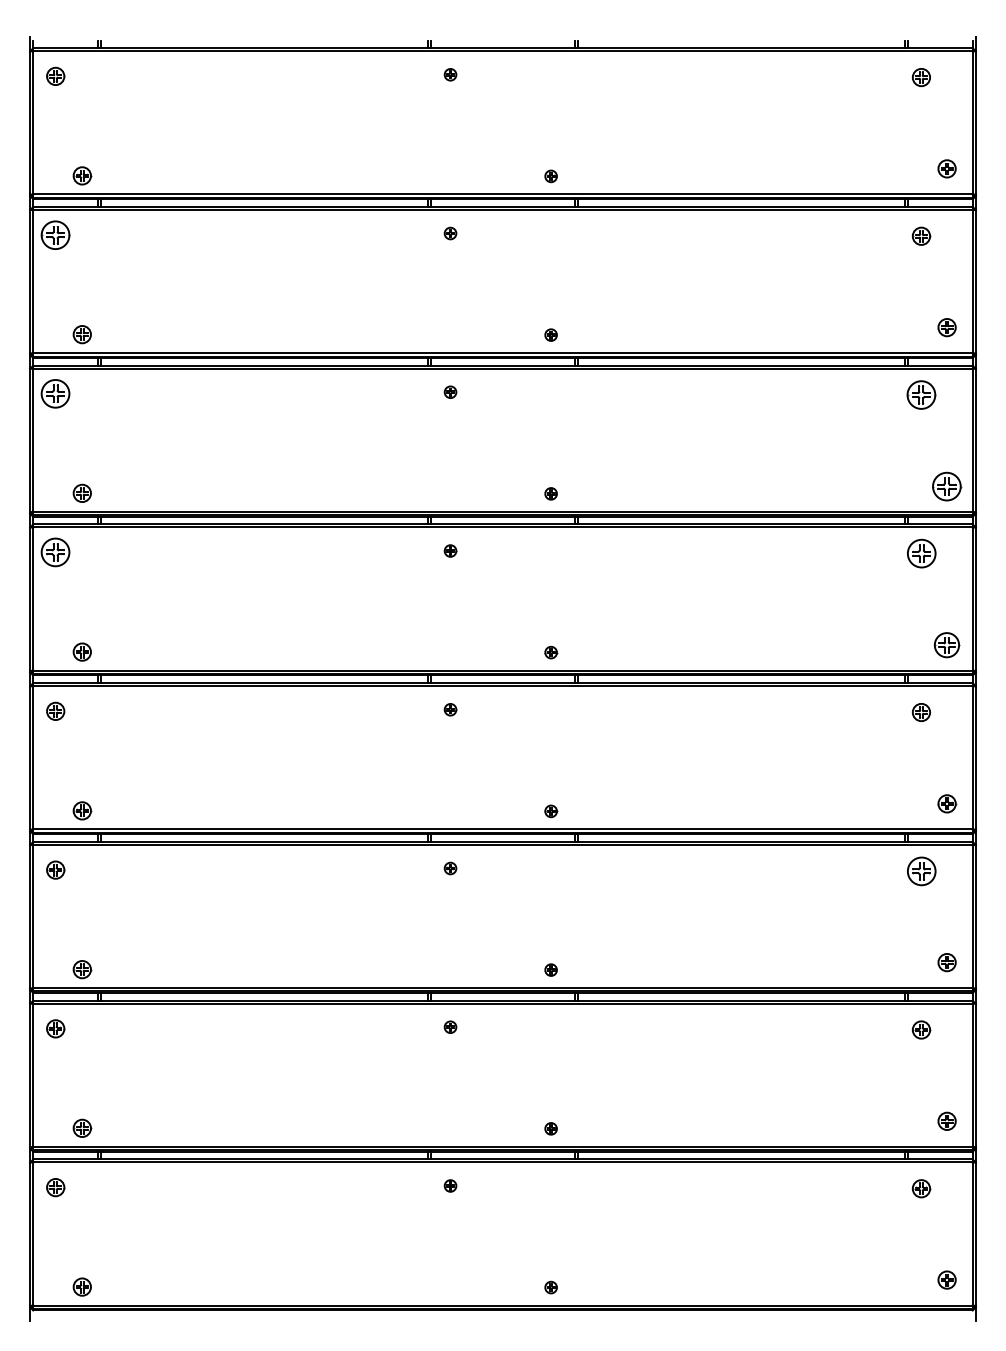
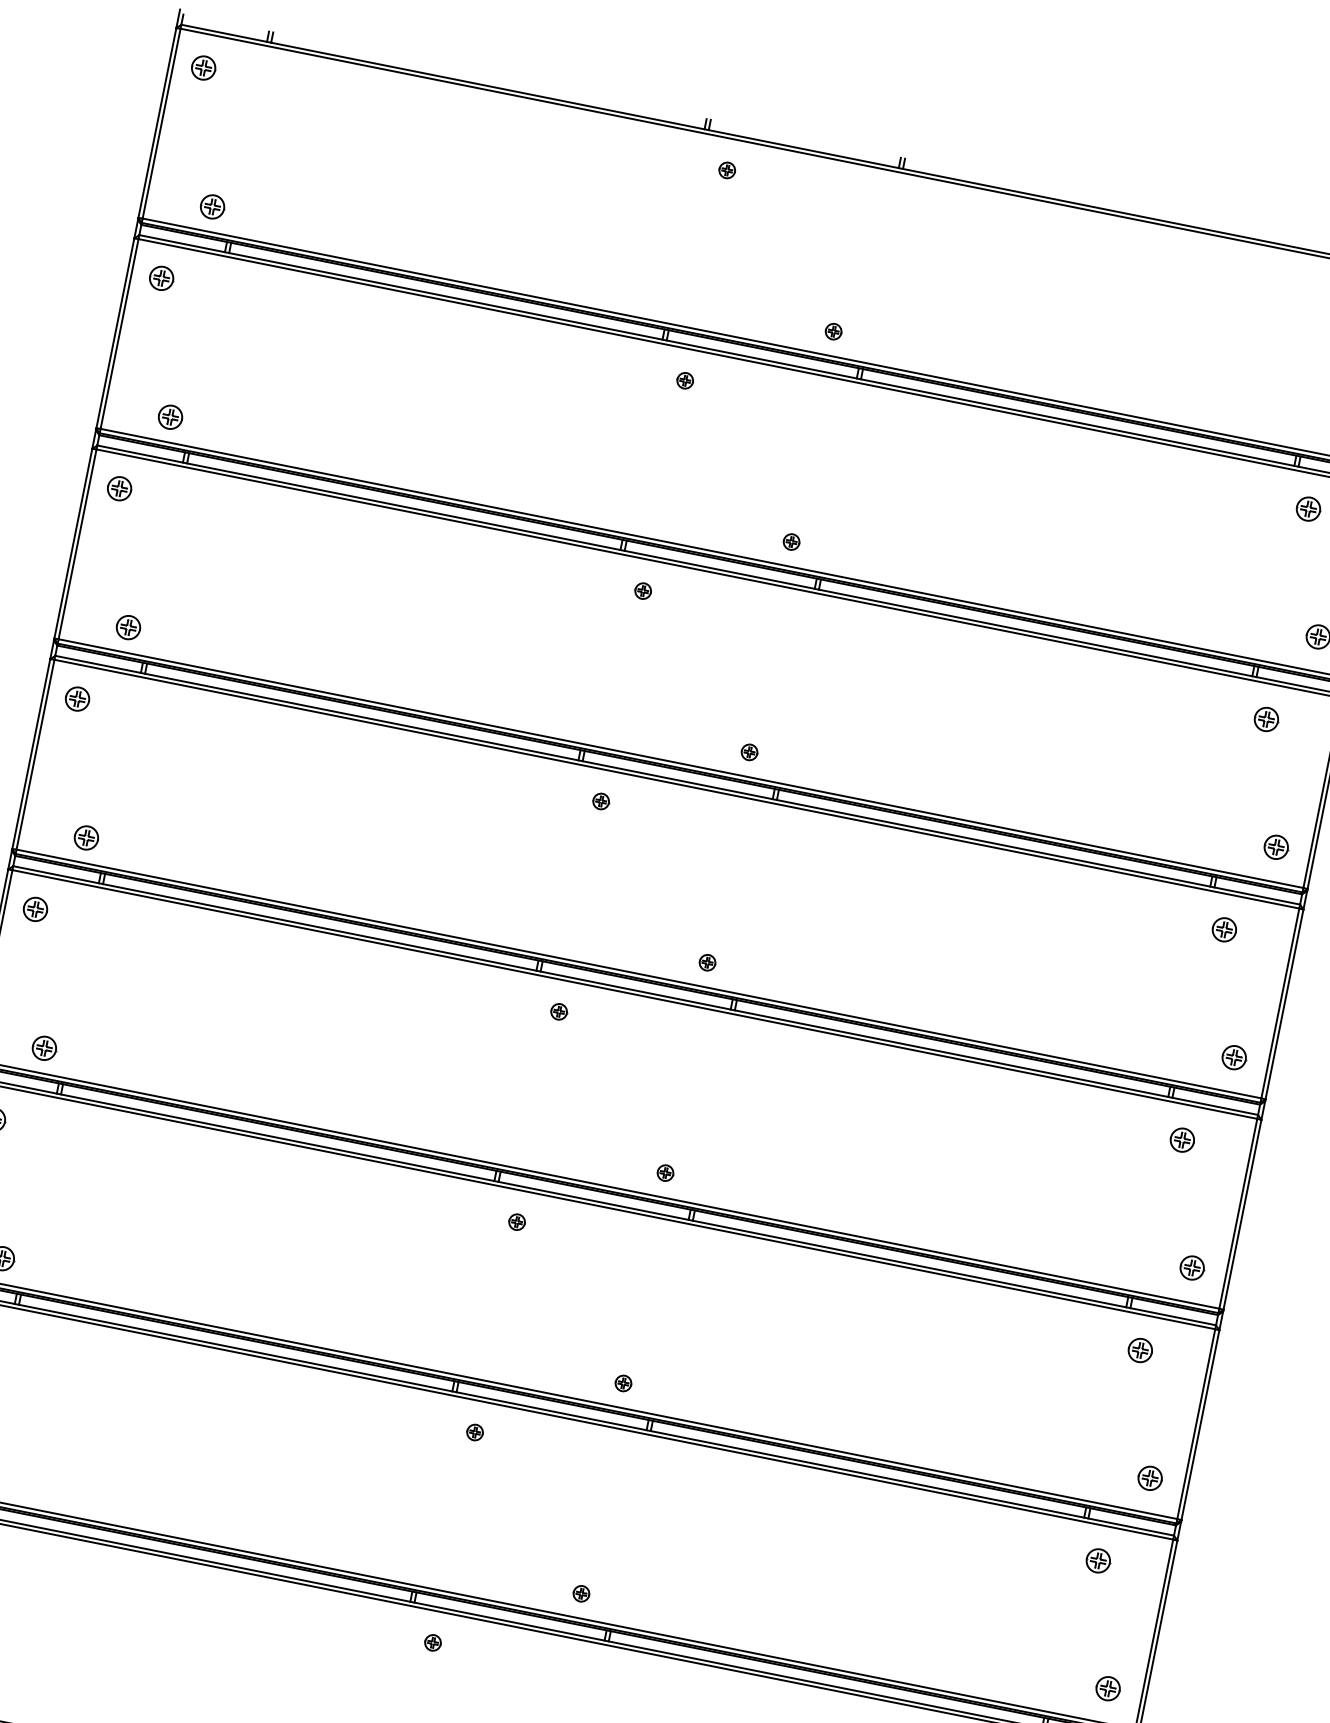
part: (55, 234) -> (161, 277), size x0.62
part: (55, 393) -> (119, 488), size x0.62
part: (921, 394) -> (1266, 718), size x0.62
part: (947, 485) -> (1277, 846), size x0.62
part: (55, 552) -> (77, 698), size x0.62
part: (920, 553) -> (1223, 929), size x0.62
part: (947, 644) -> (1234, 1056), size x0.71
part: (920, 870) -> (1139, 1349), size x0.62

